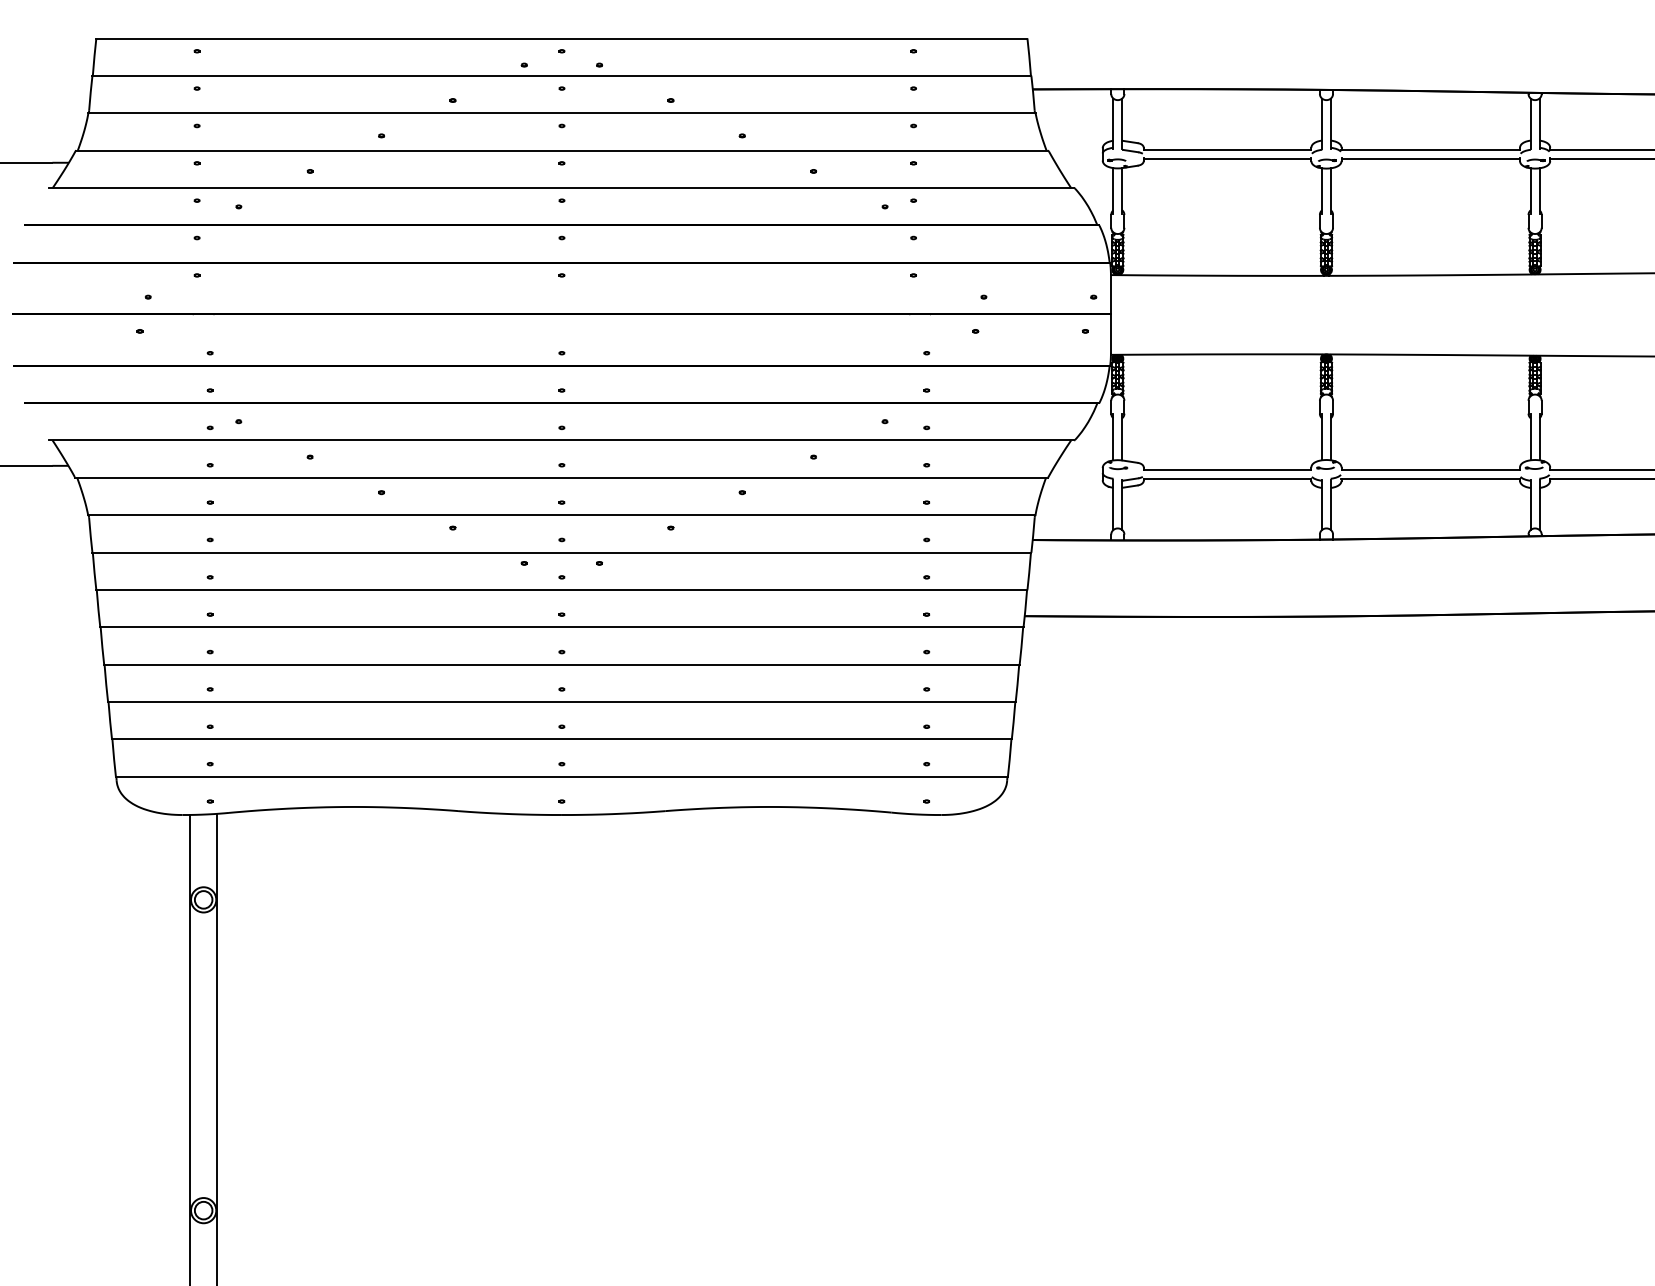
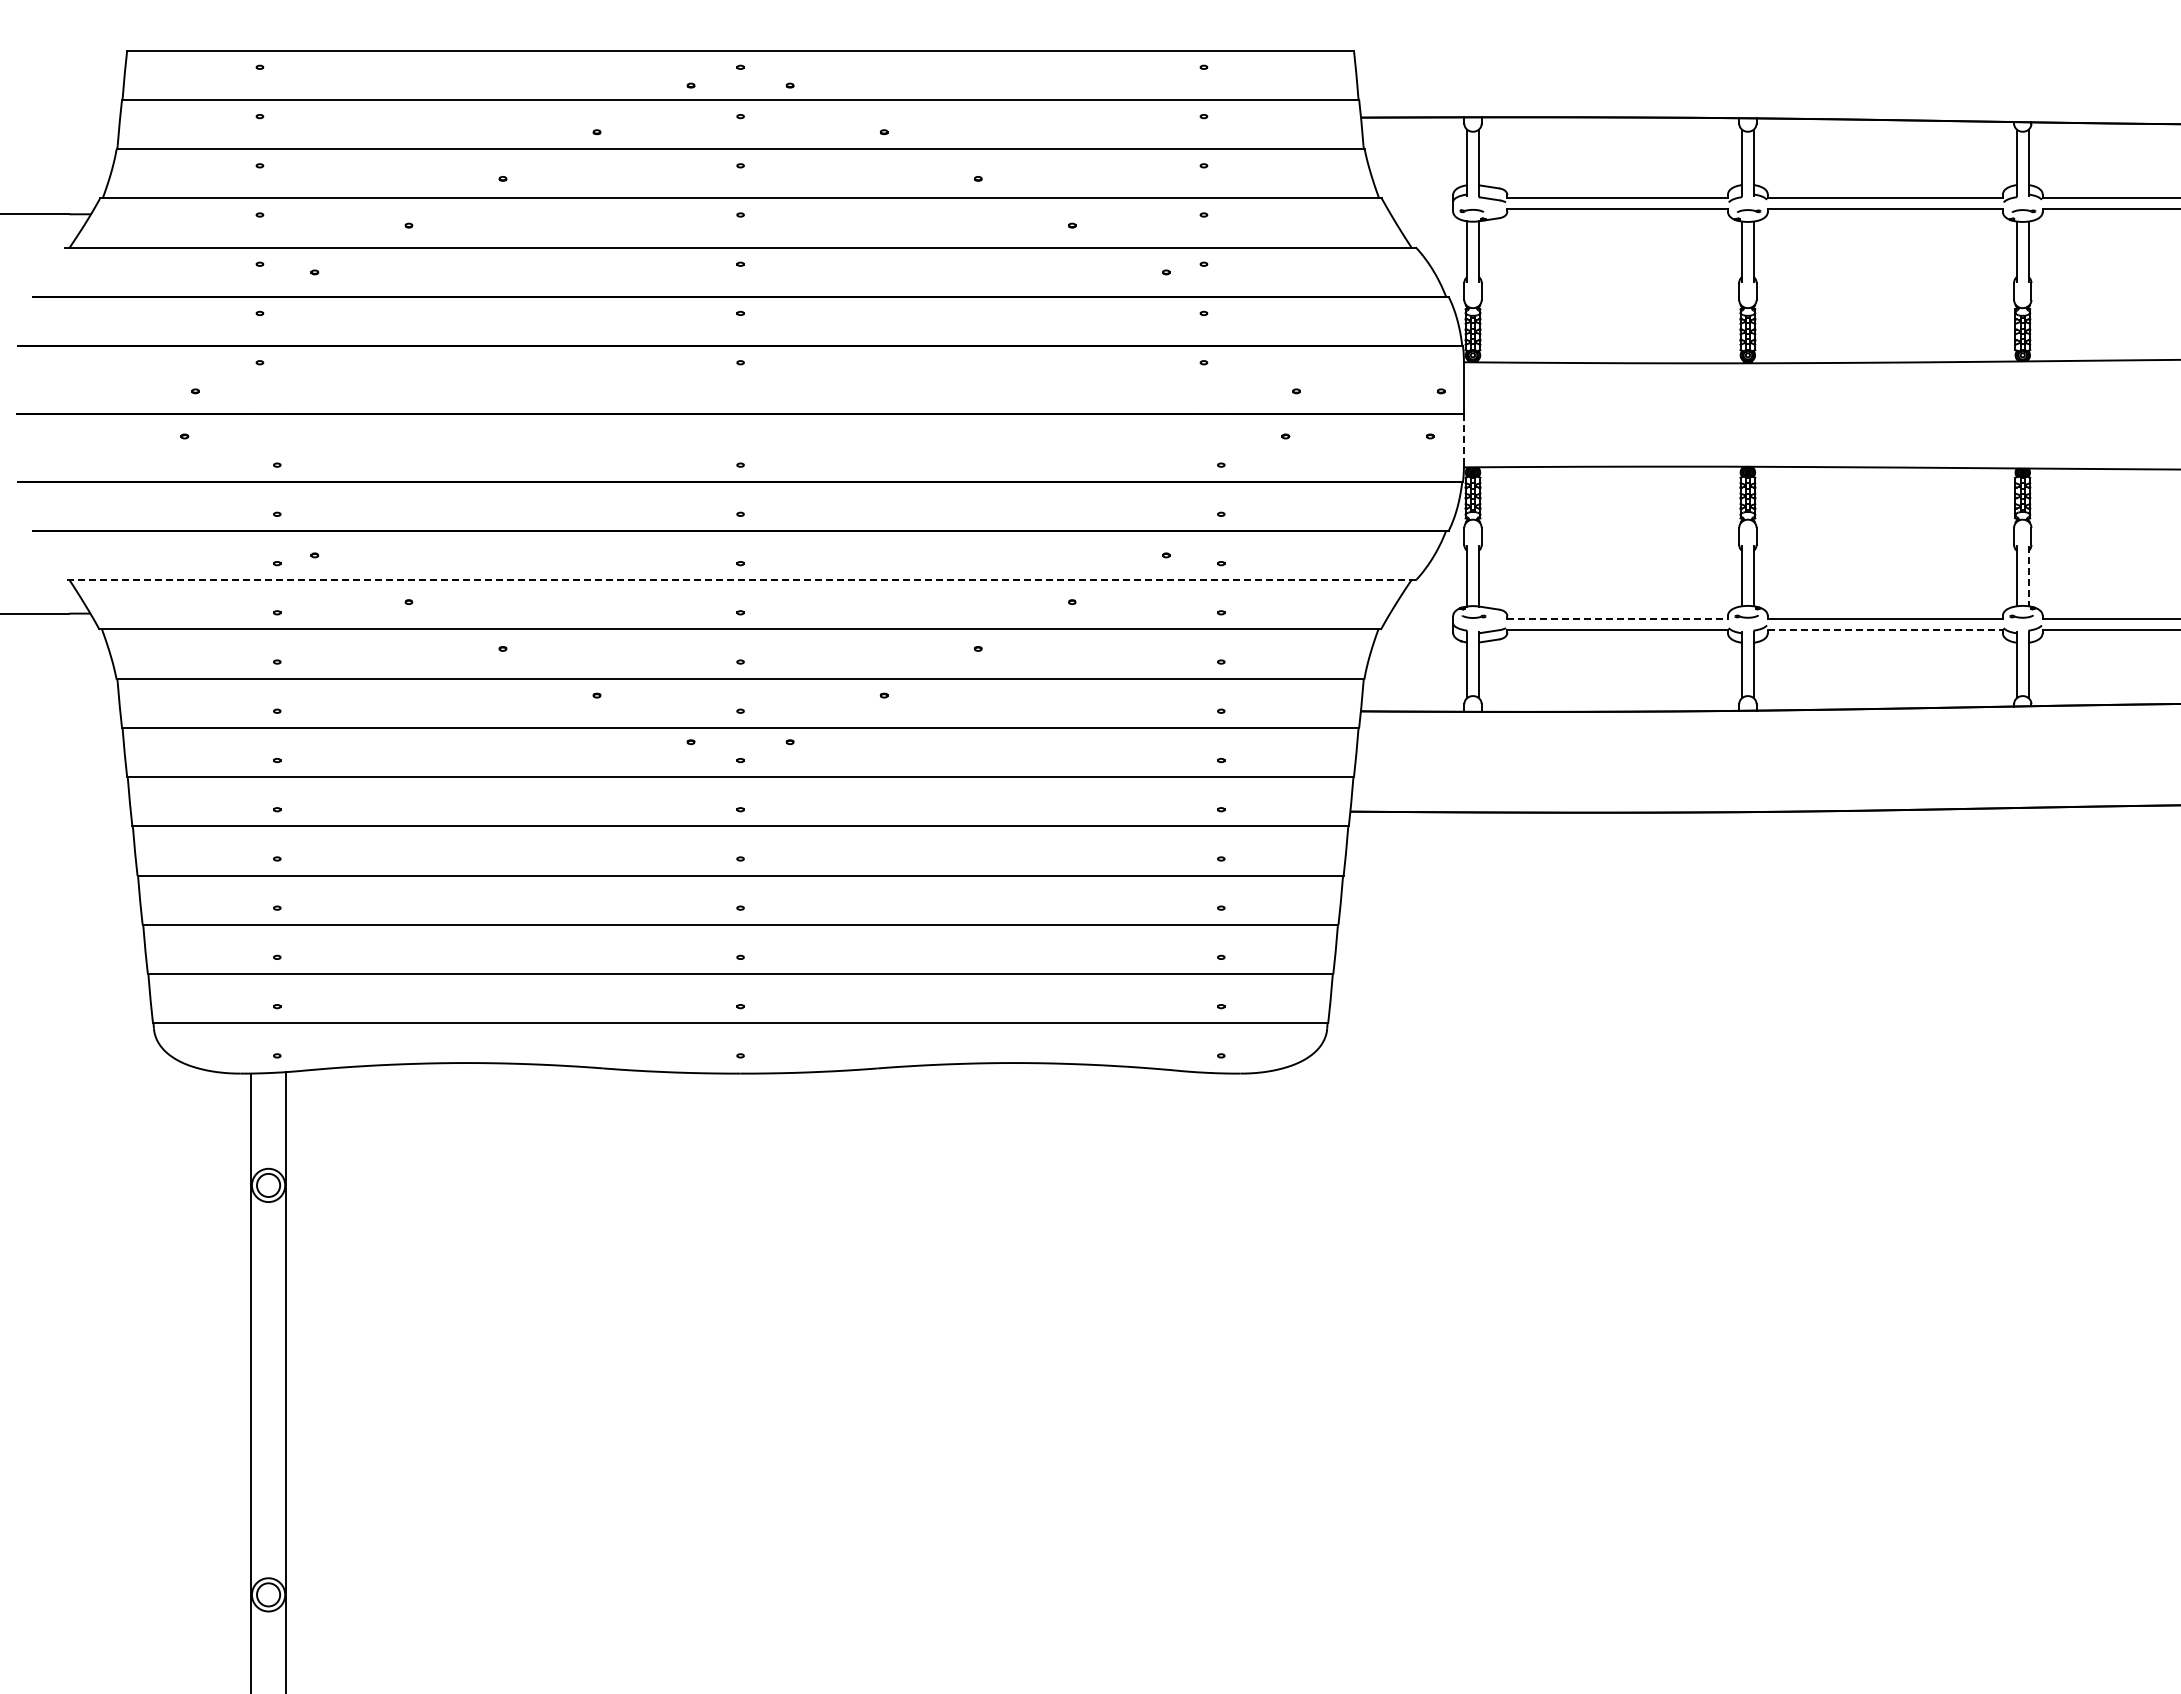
line: (1110, 333) -> (1463, 439), solid -> dashed
line: (1539, 437) -> (2028, 576), solid -> dashed
line: (561, 440) -> (740, 580), solid -> dashed
line: (1228, 469) -> (1618, 618), solid -> dashed
line: (1430, 478) -> (1885, 630), solid -> dashed

